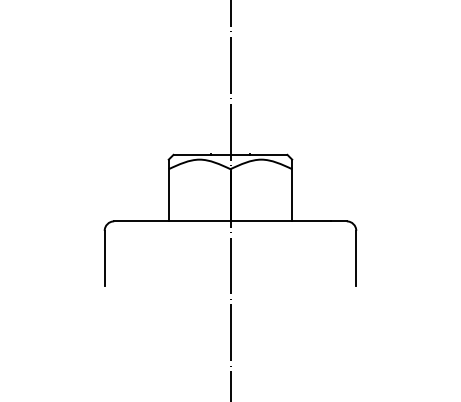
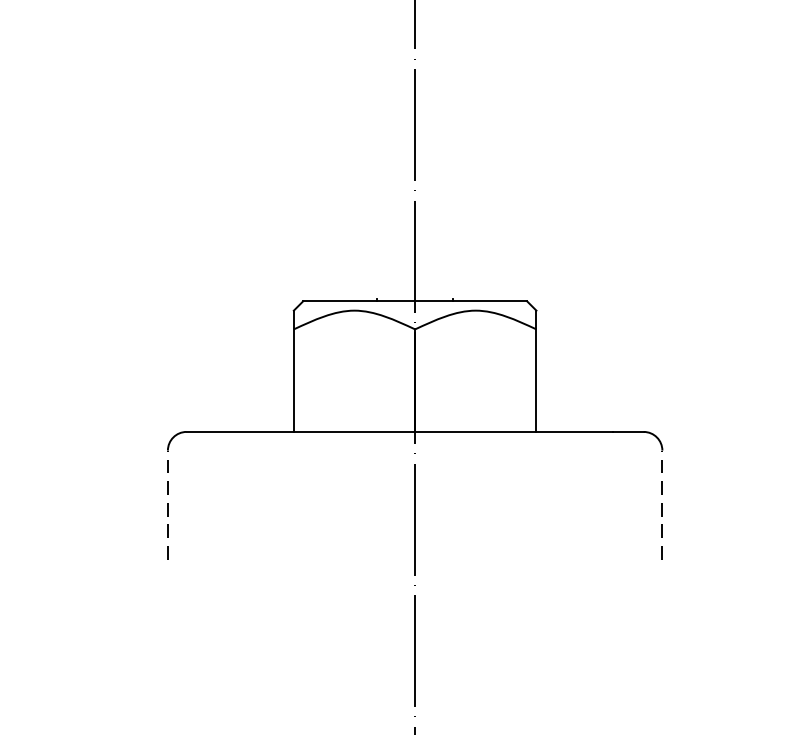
line: (104, 258) -> (167, 504), solid -> dashed
line: (356, 258) -> (662, 504), solid -> dashed

